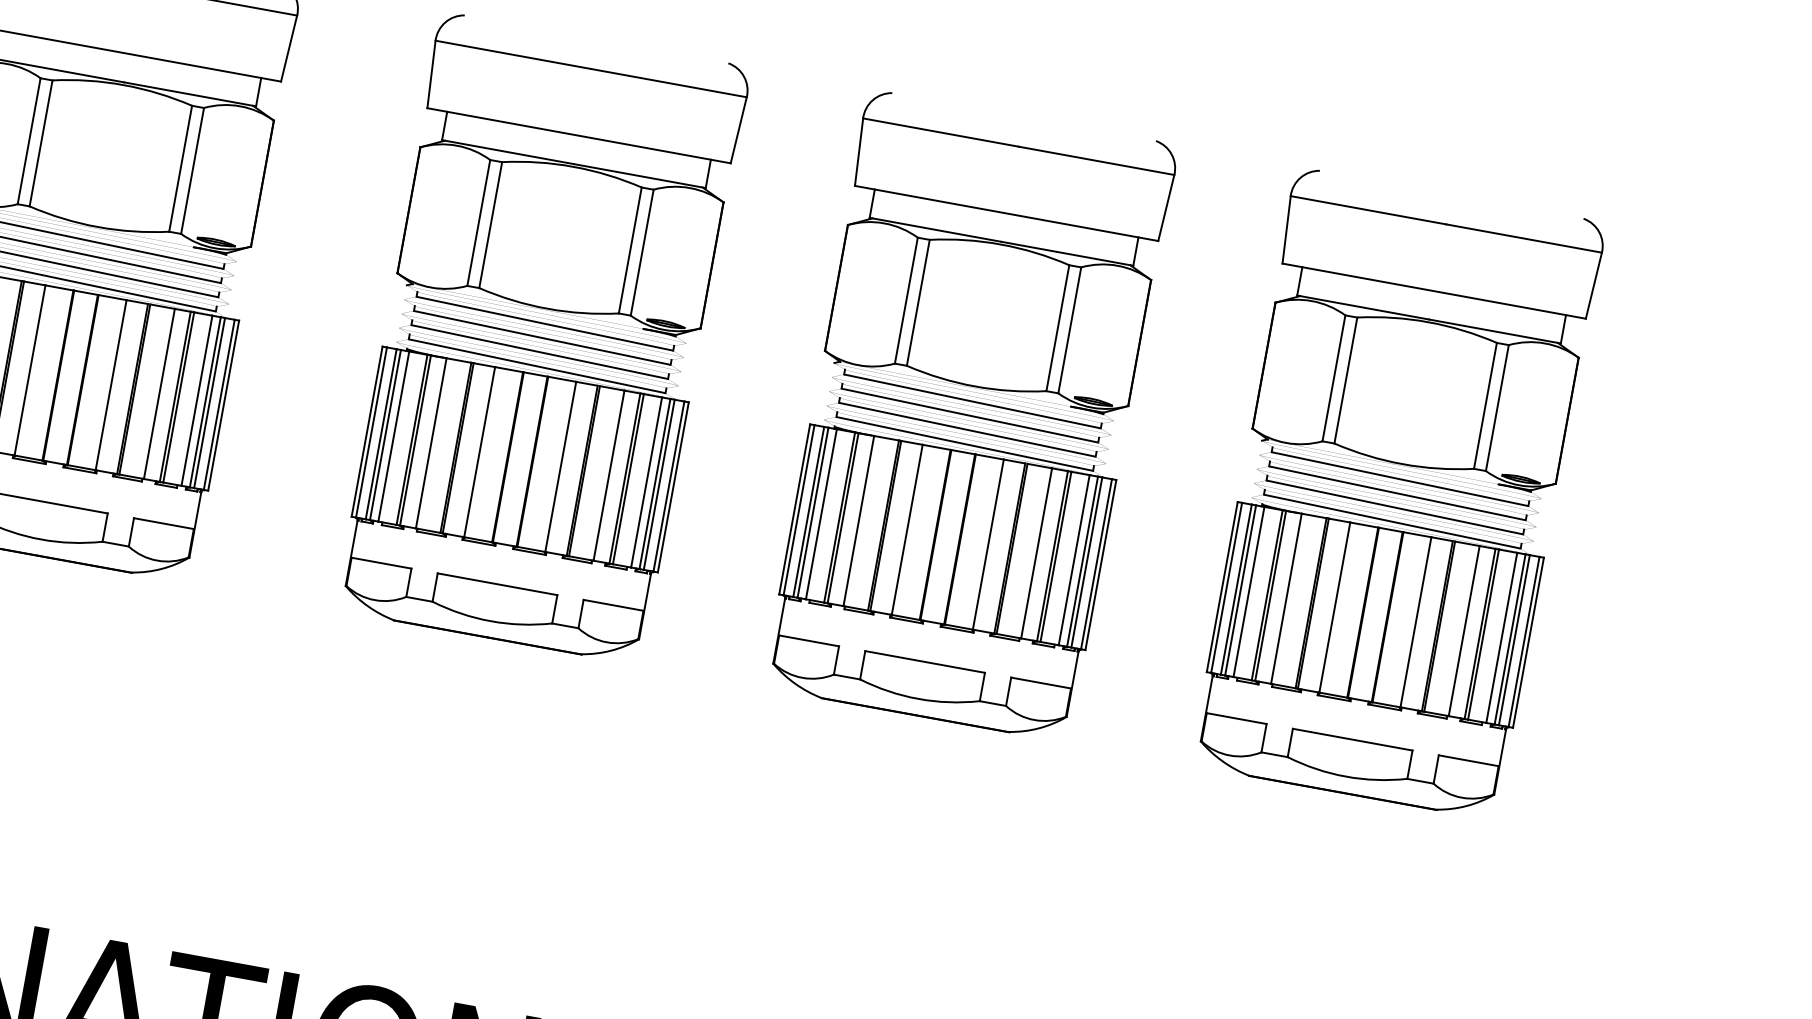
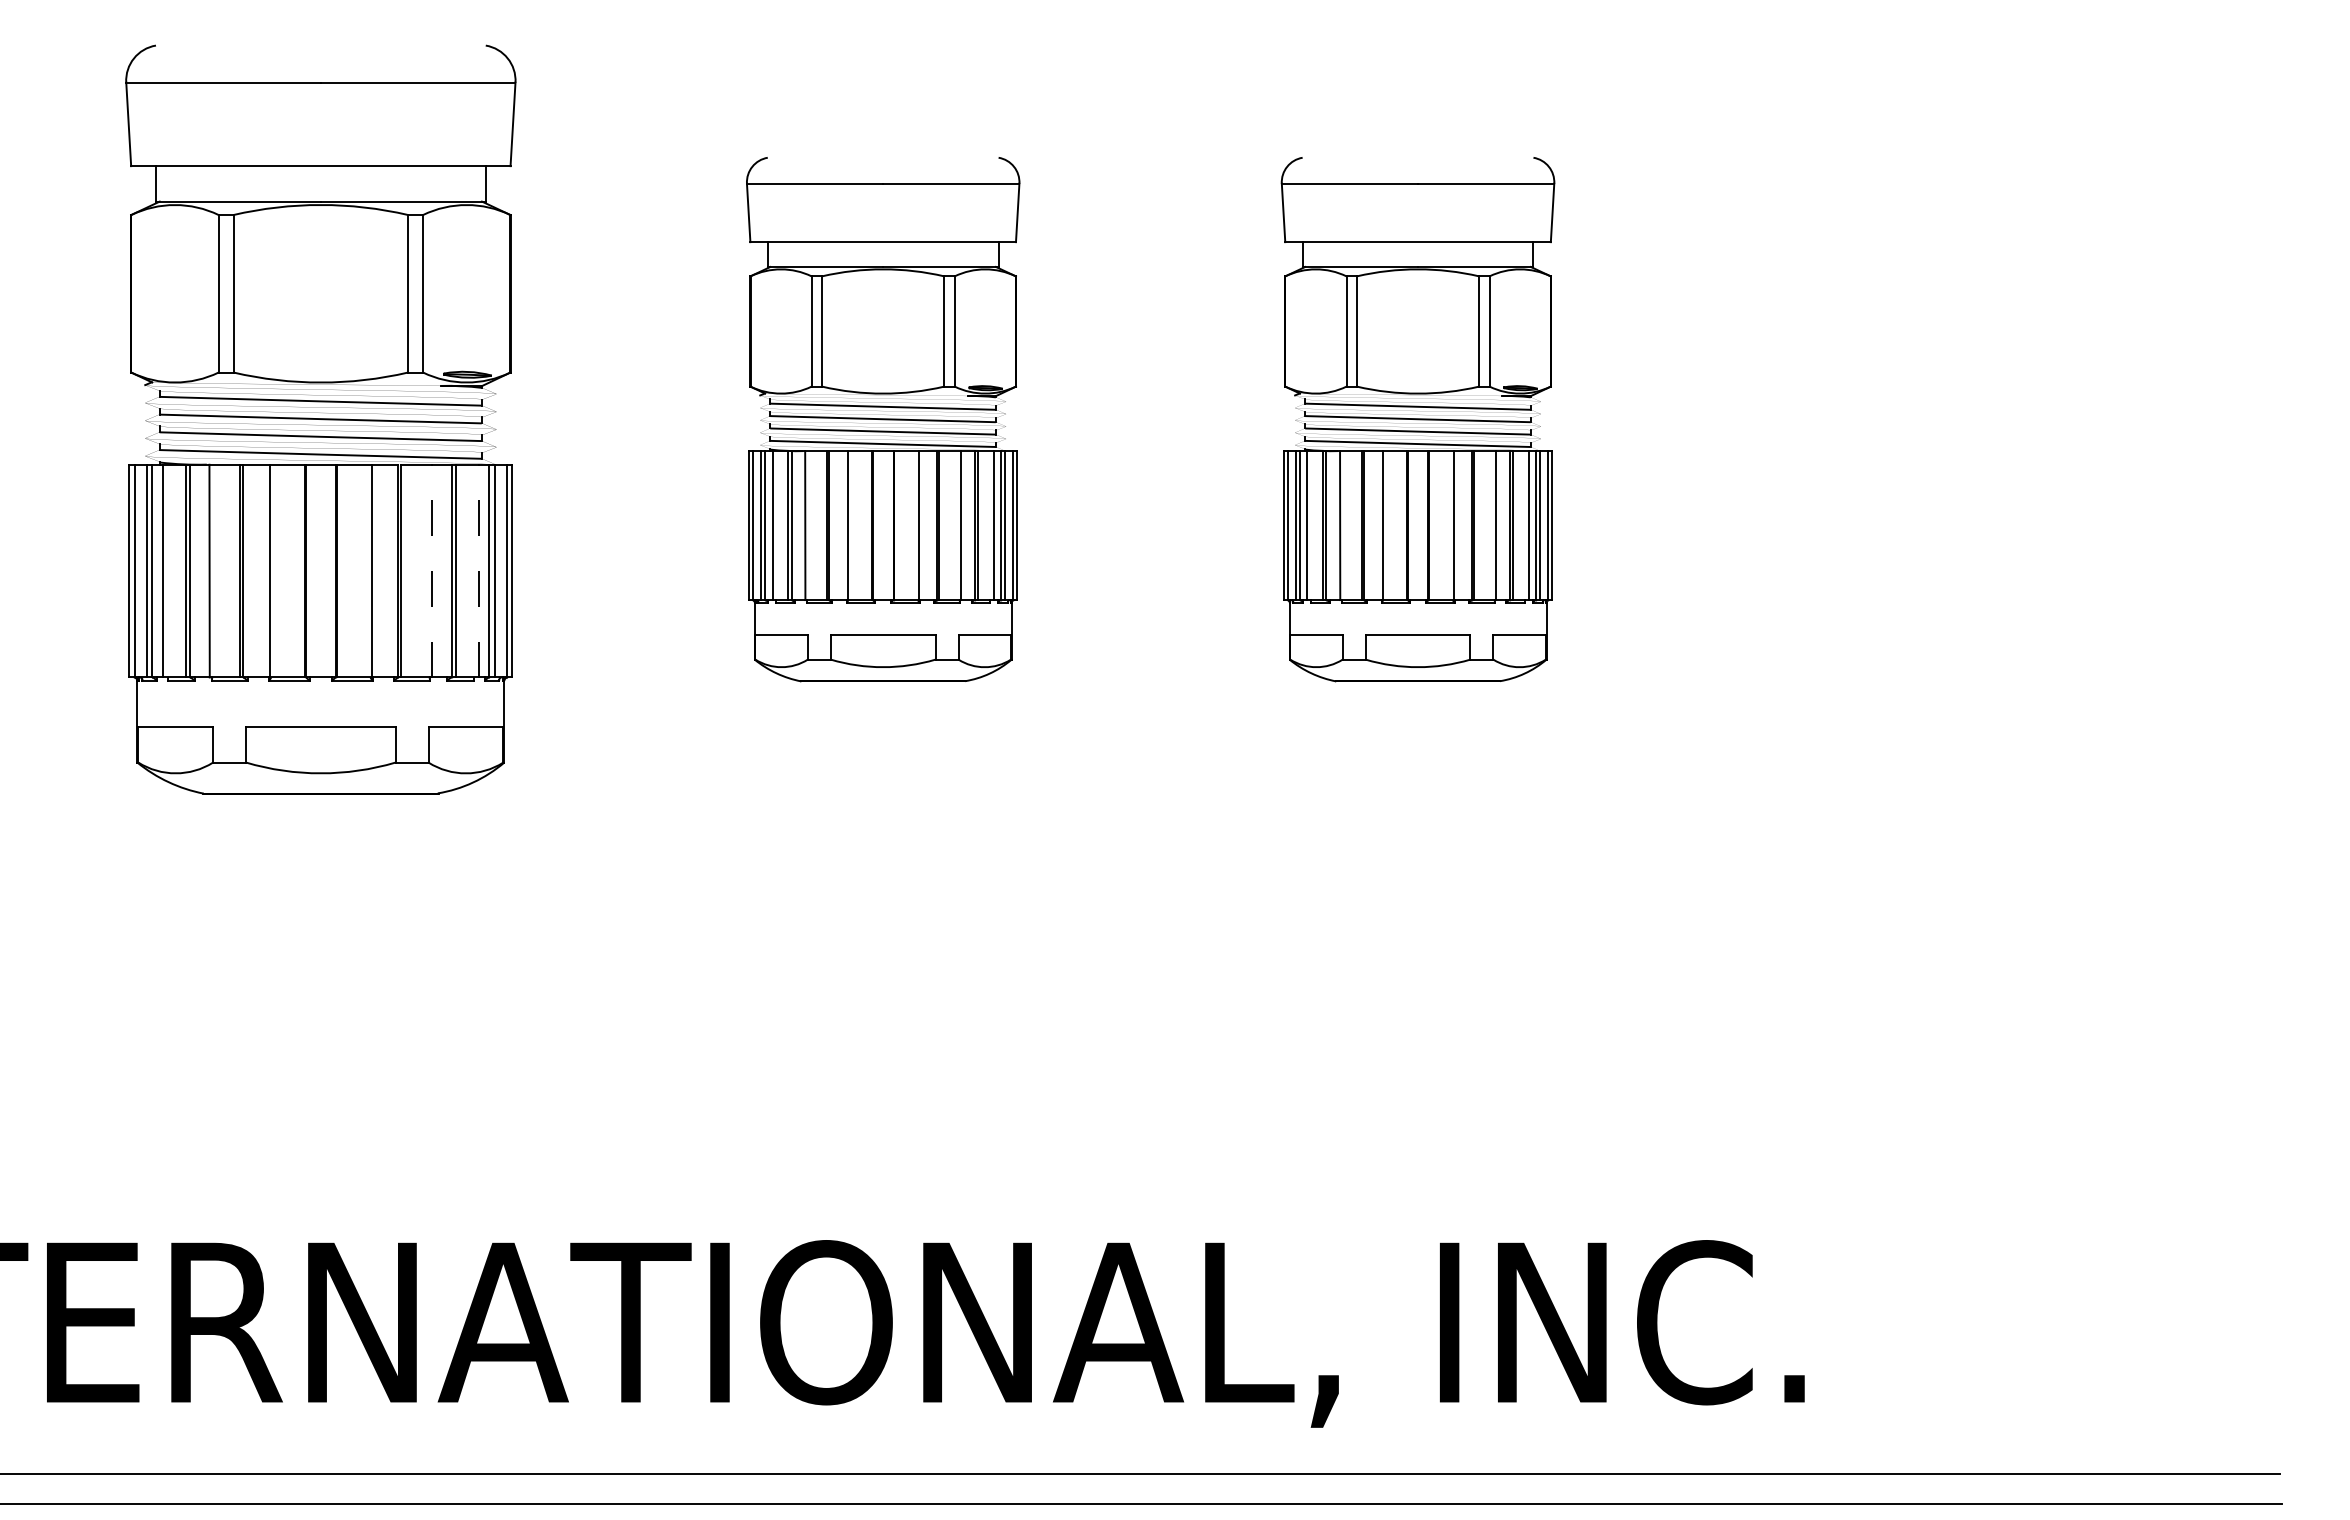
part: (541, 338) -> (882, 419), size x0.7
line: (159, 393) -> (431, 570), solid -> dashed
line: (196, 400) -> (478, 570), solid -> dashed
part: (969, 415) -> (1417, 419), size x0.7
part: (1397, 493) -> (1952, 419), removed

